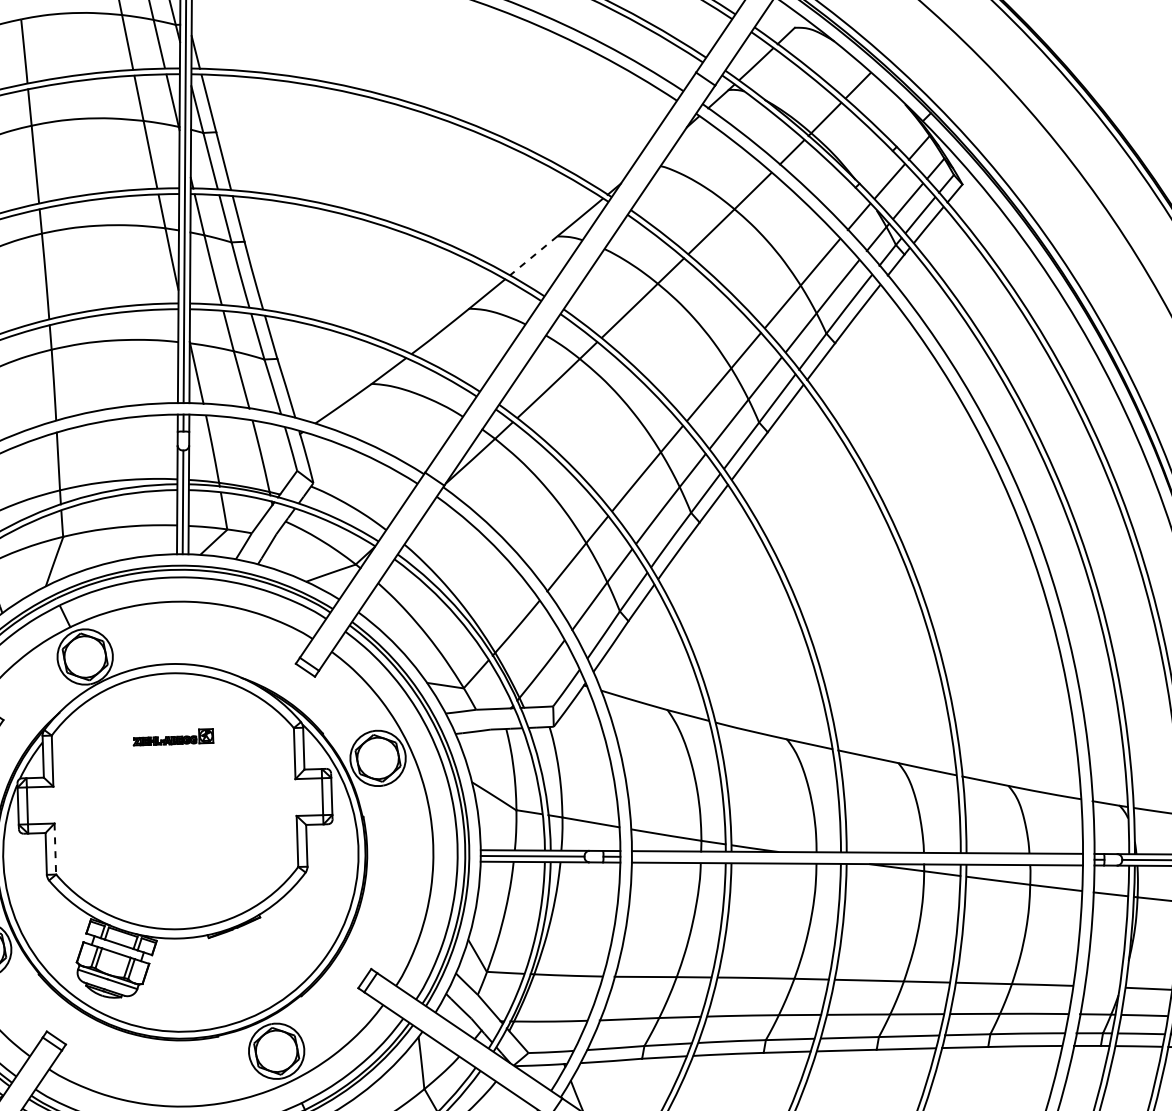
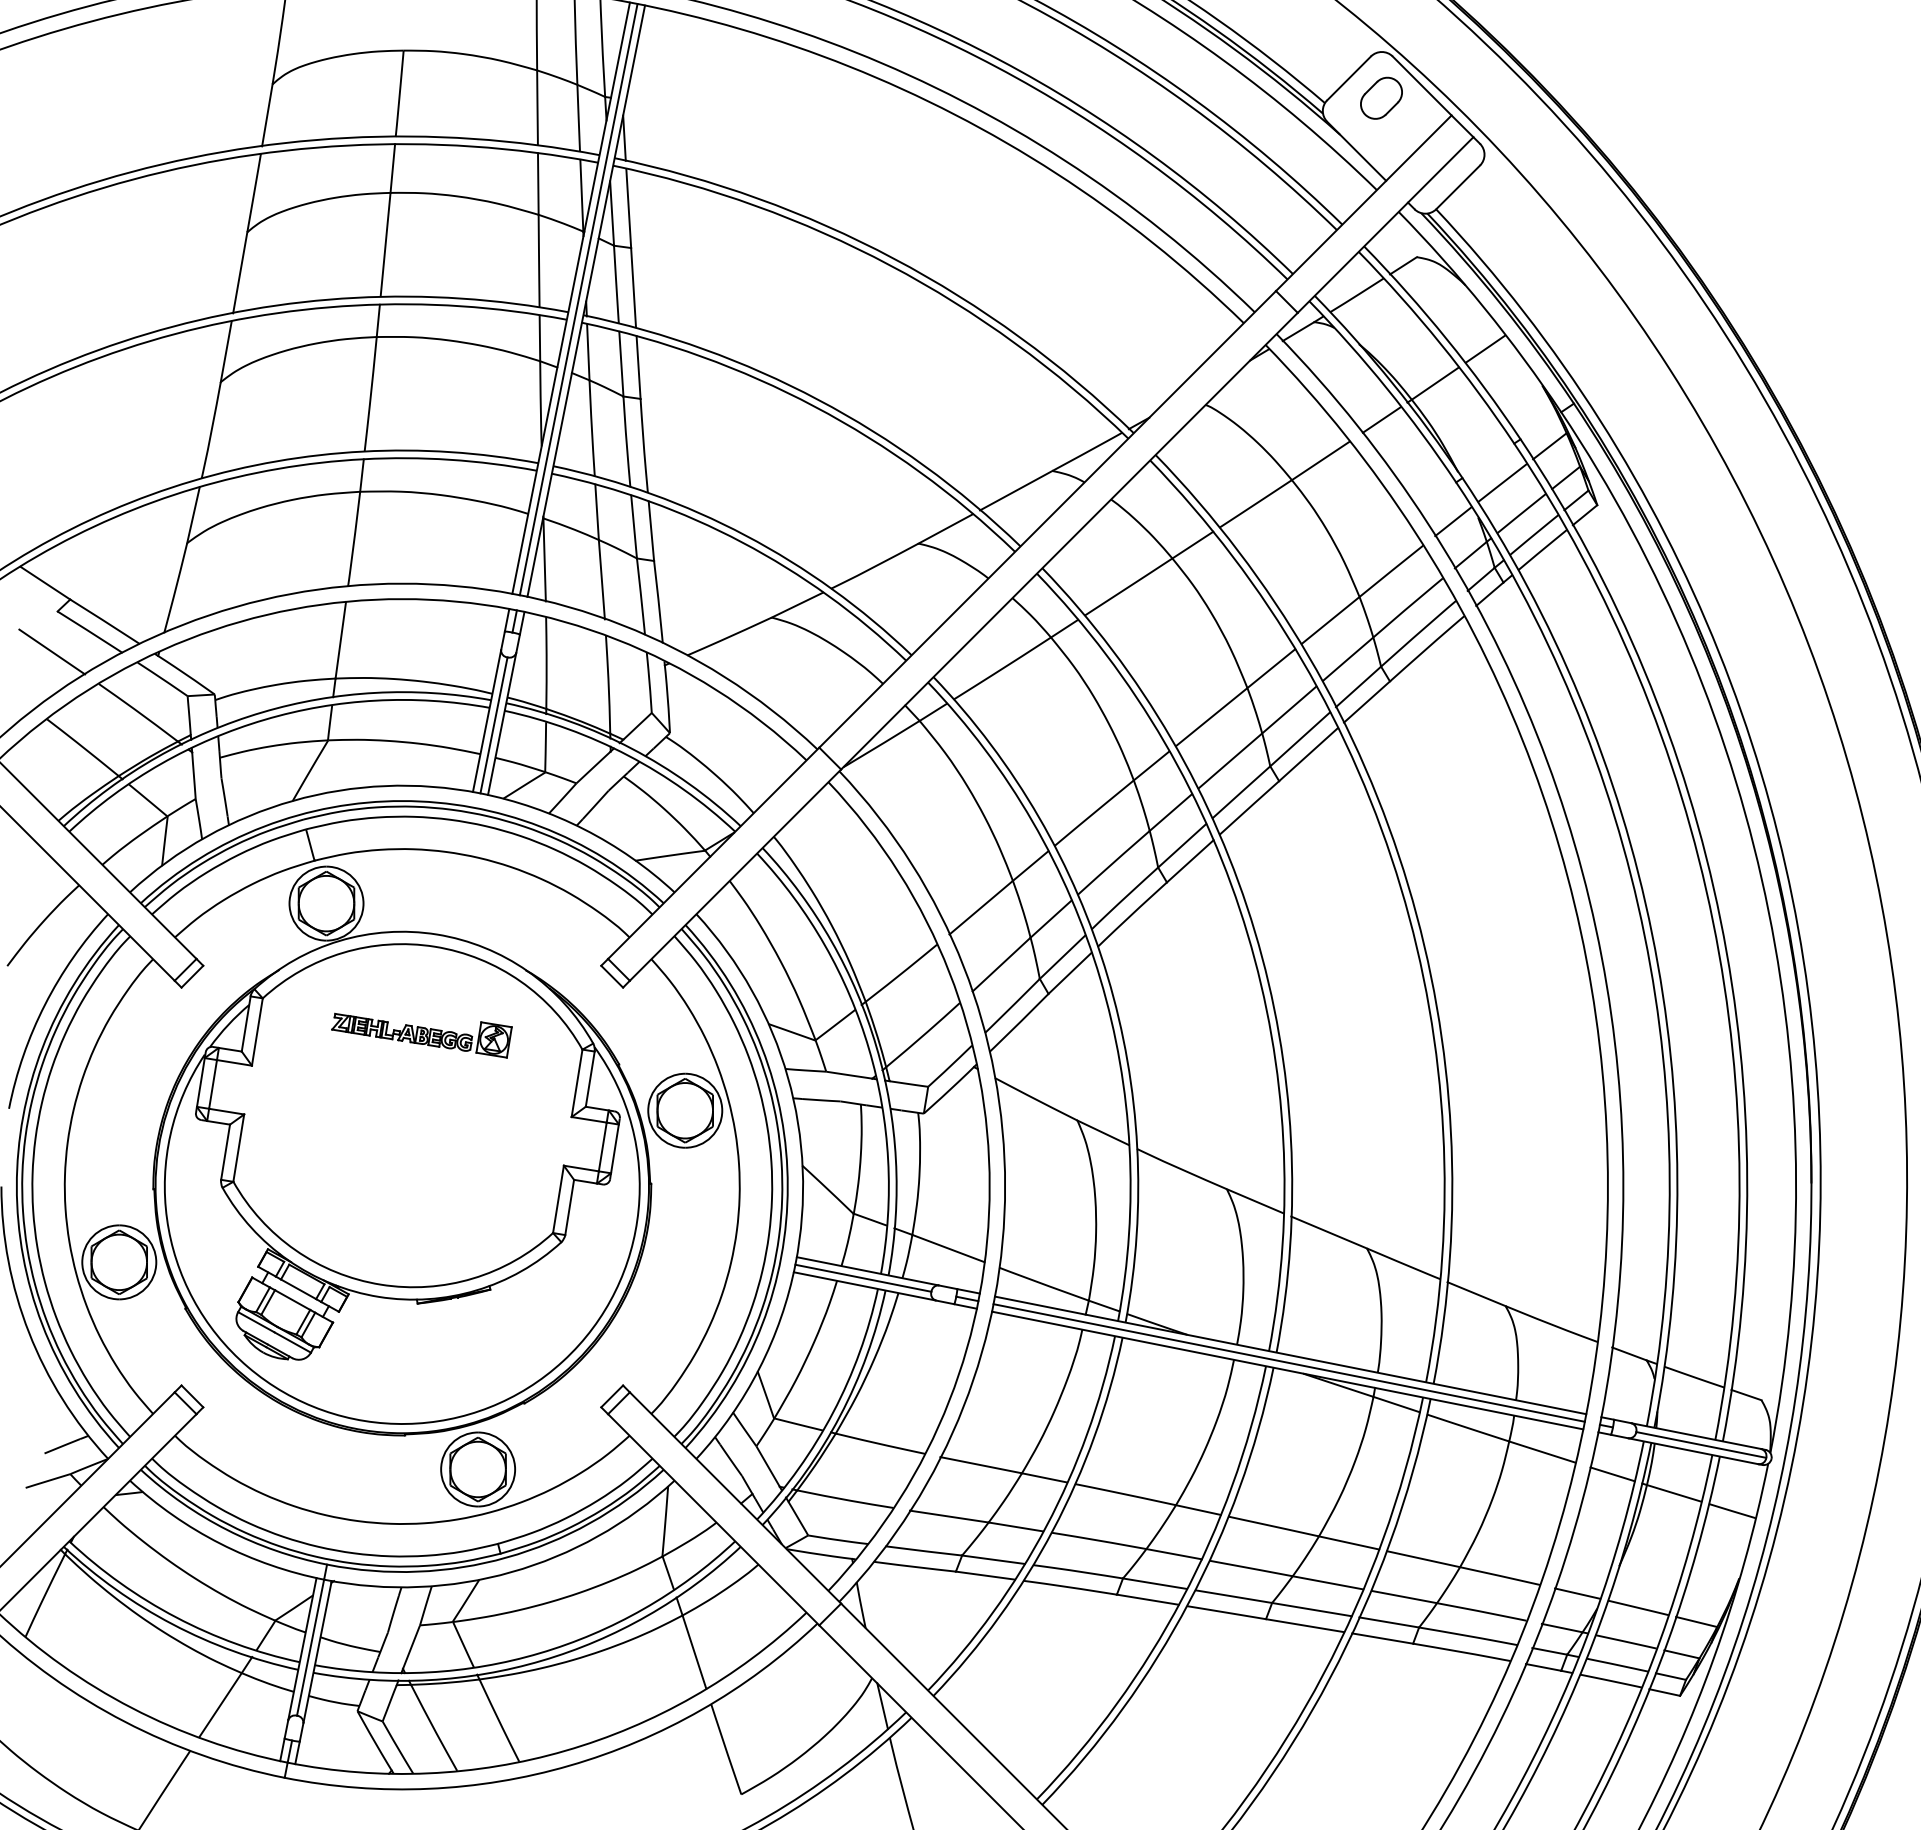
line: (532, 255) -> (1015, 490), dashed -> solid
part: (173, 740) -> (421, 1035), size x1.67
line: (55, 849) -> (238, 1148), dashed -> solid
line: (856, 858) -> (1288, 1362), added
line: (1101, 986) -> (1577, 1593), added

